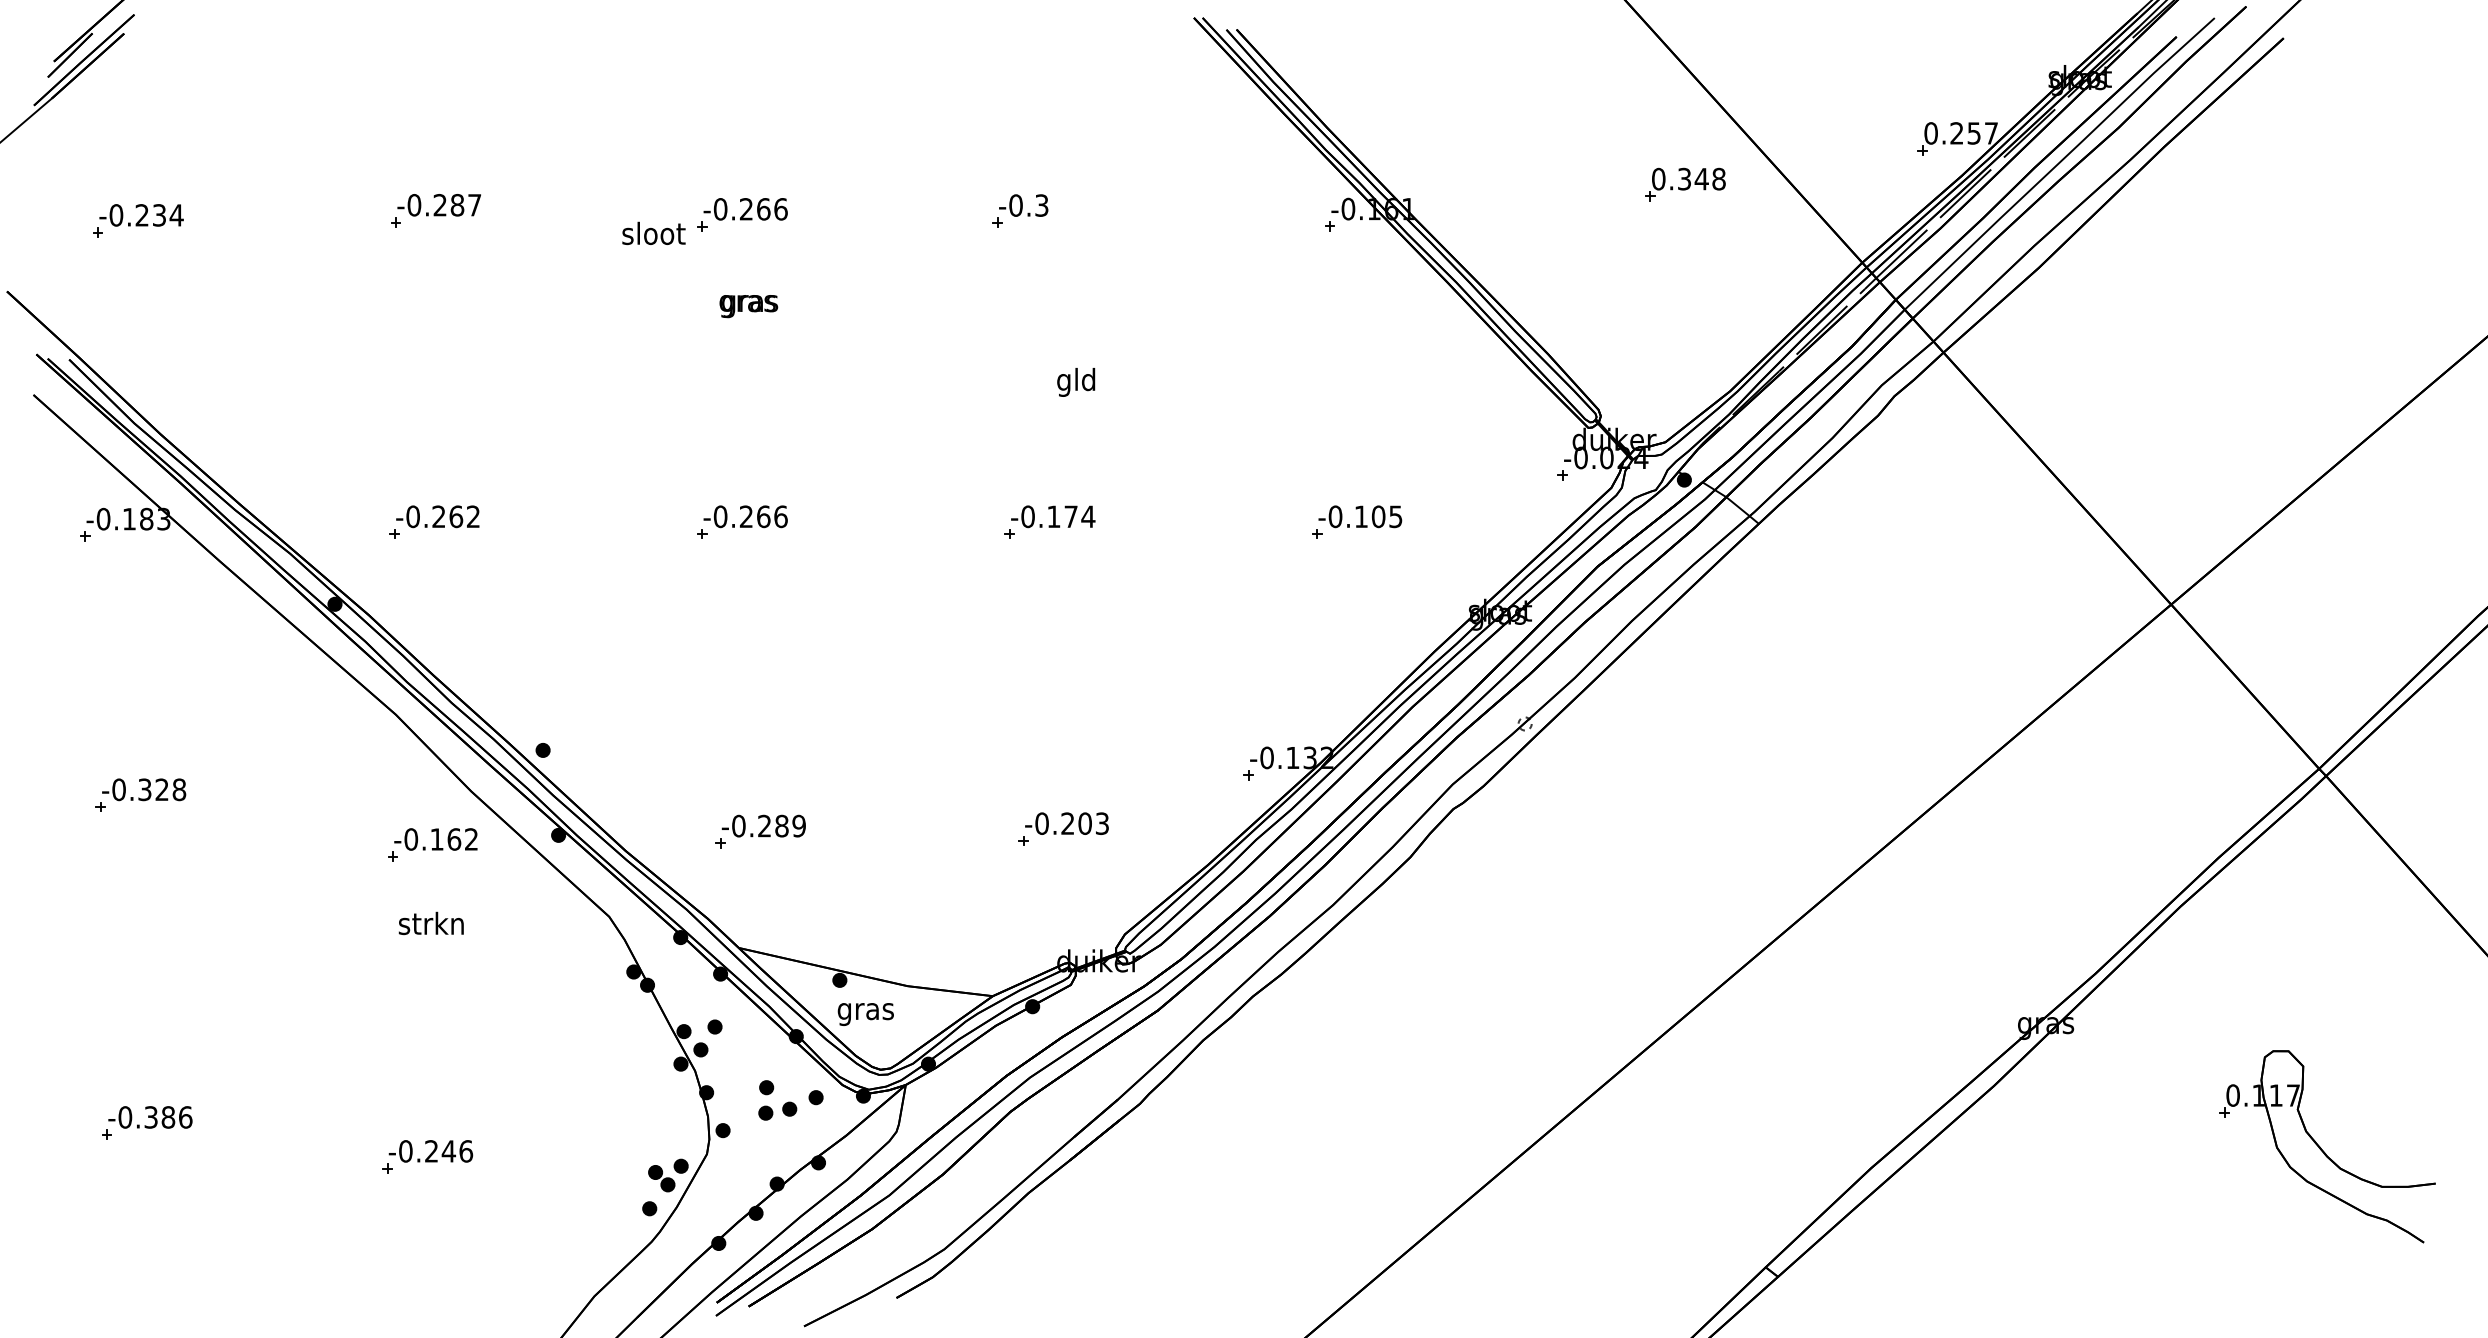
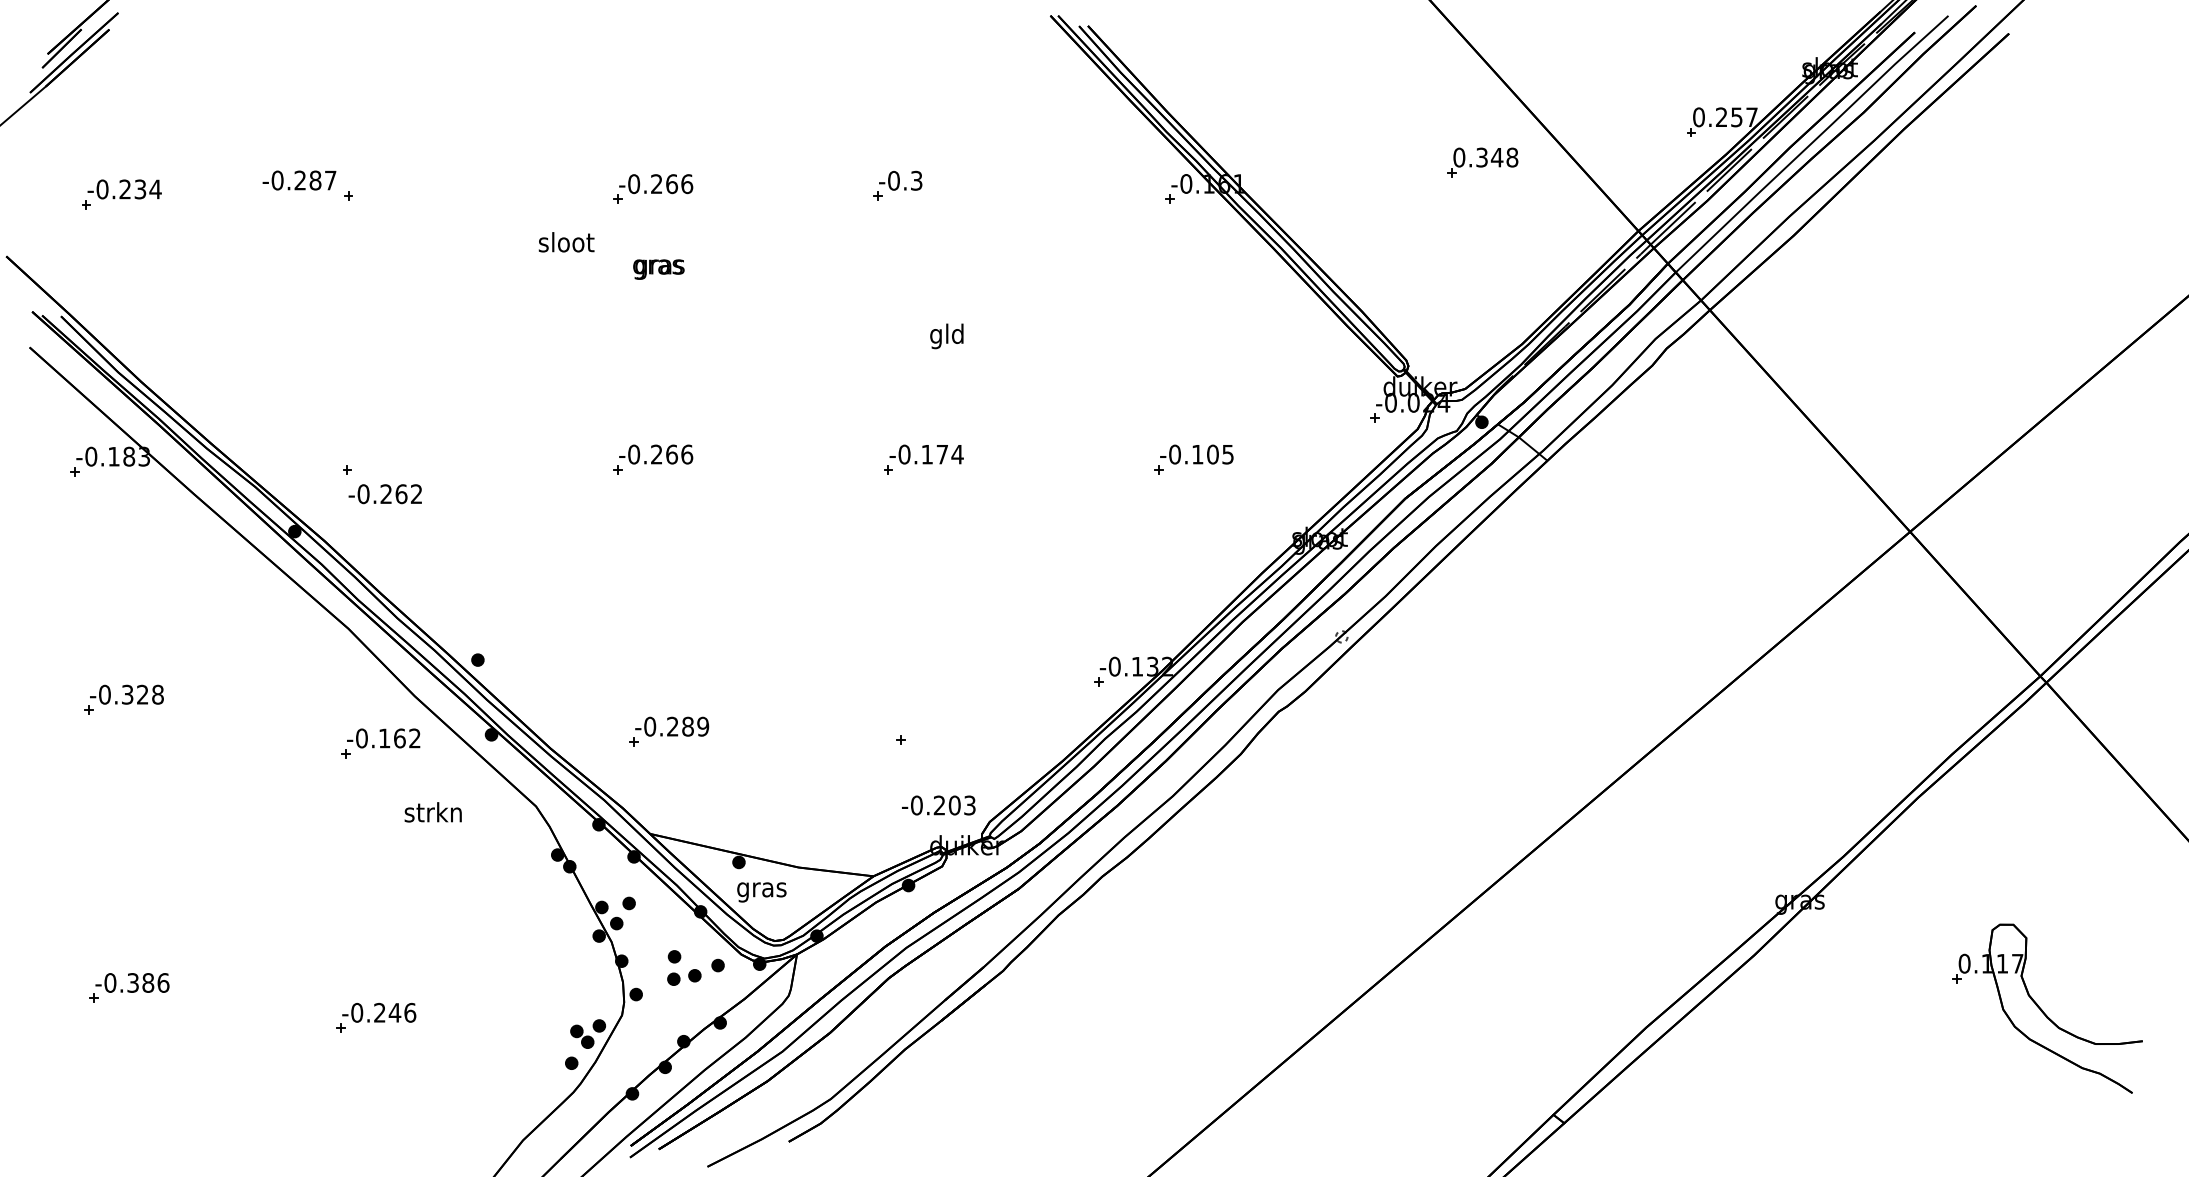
text: (438, 205) -> (298, 180), moved
text: (653, 233) -> (566, 242), moved
text: (437, 516) -> (385, 493), moved
text: (1066, 823) -> (938, 805), moved
text: (430, 923) -> (432, 812), moved

